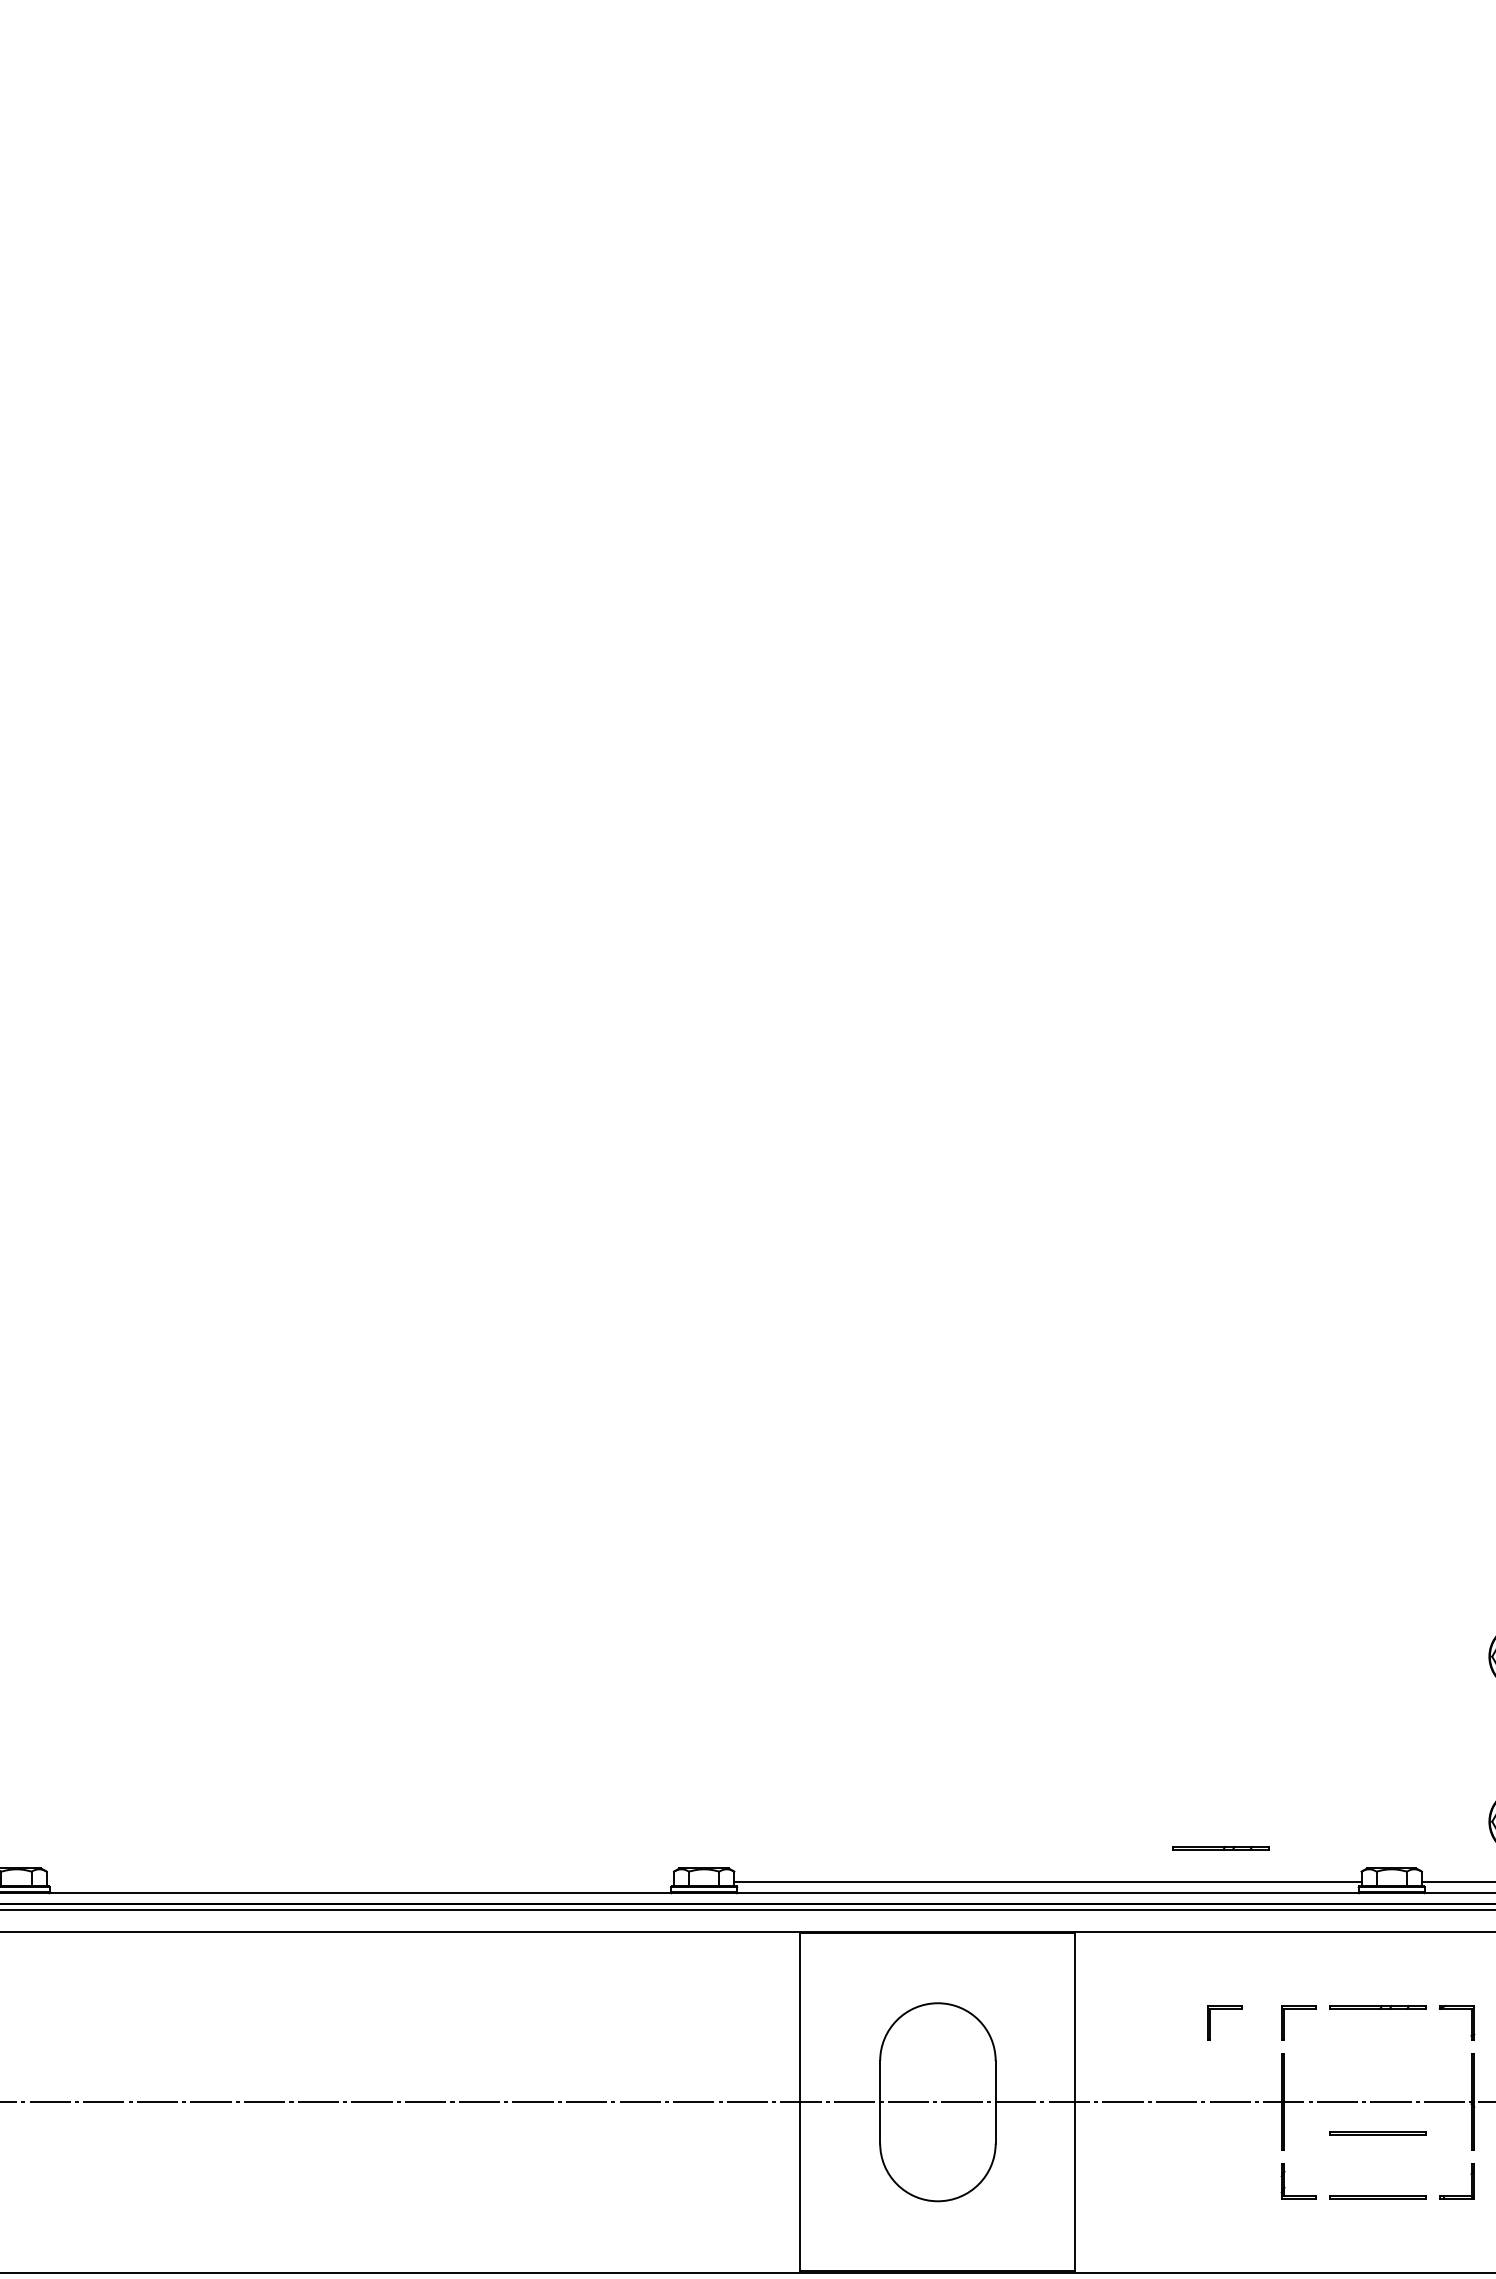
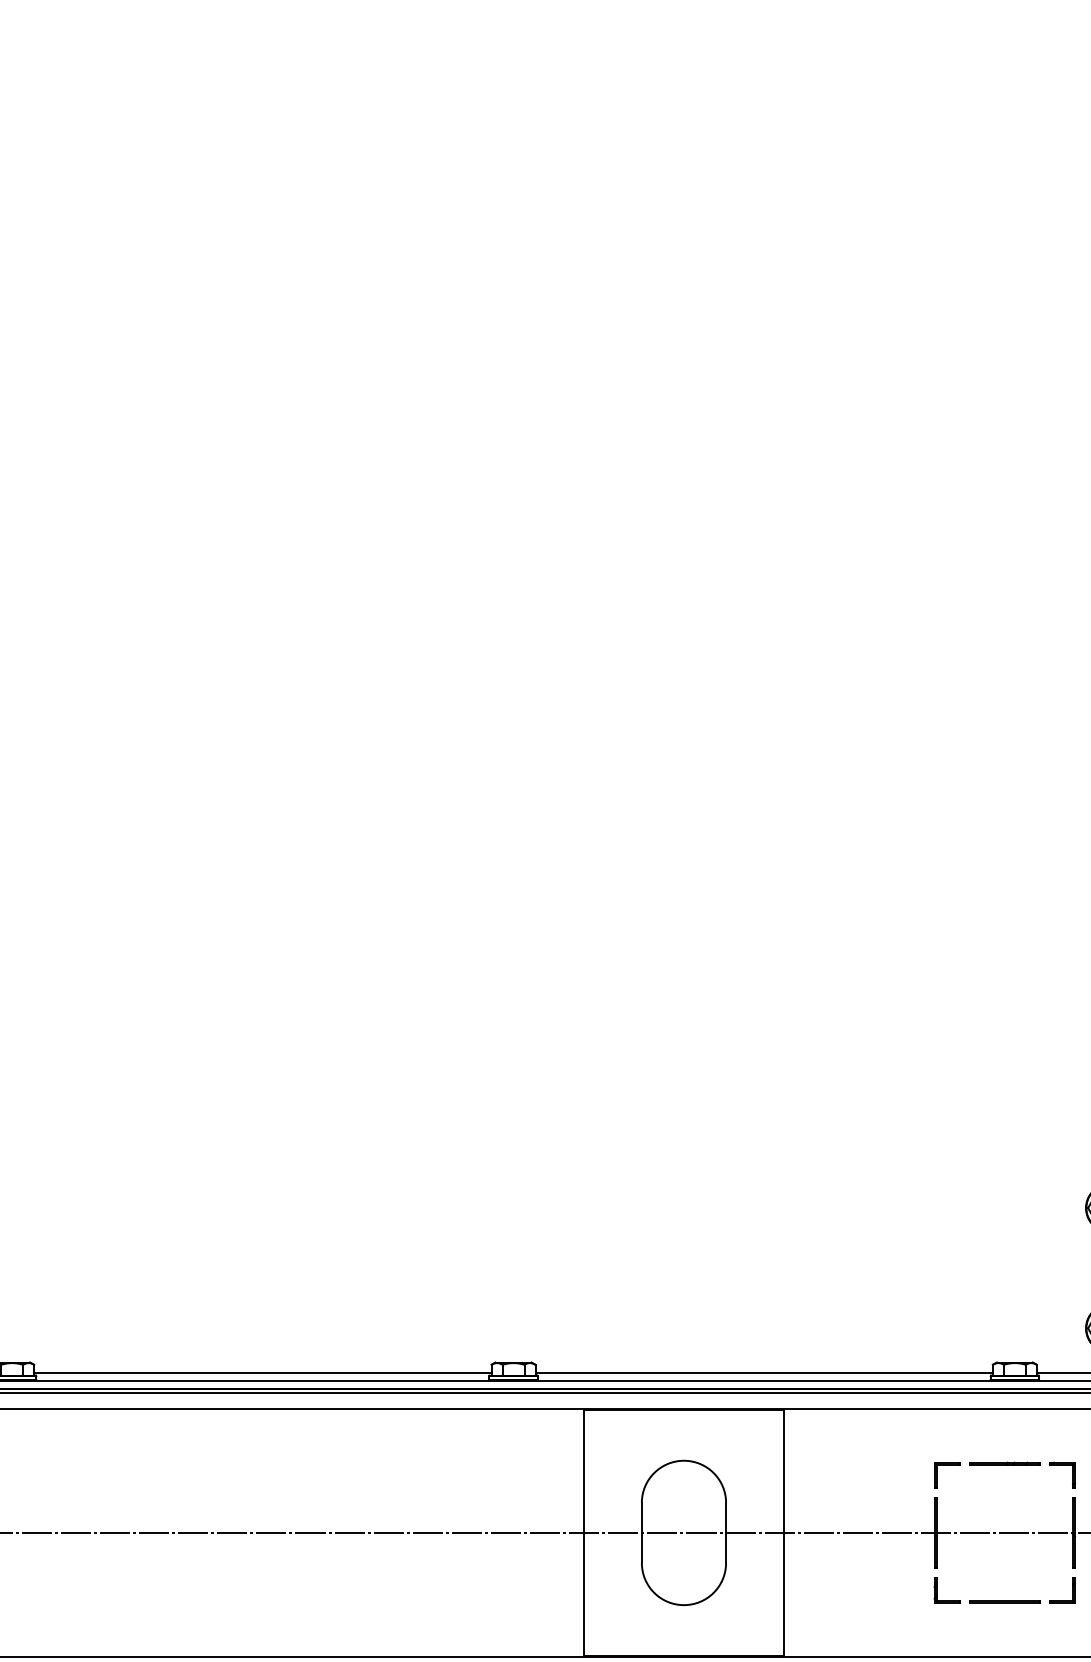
line: (1220, 1847) -> (889, 1347), removed
line: (359, 1882) -> (262, 1372), added
part: (1224, 2009) -> (892, 1465), removed
line: (1377, 2132) -> (1004, 1554), removed

